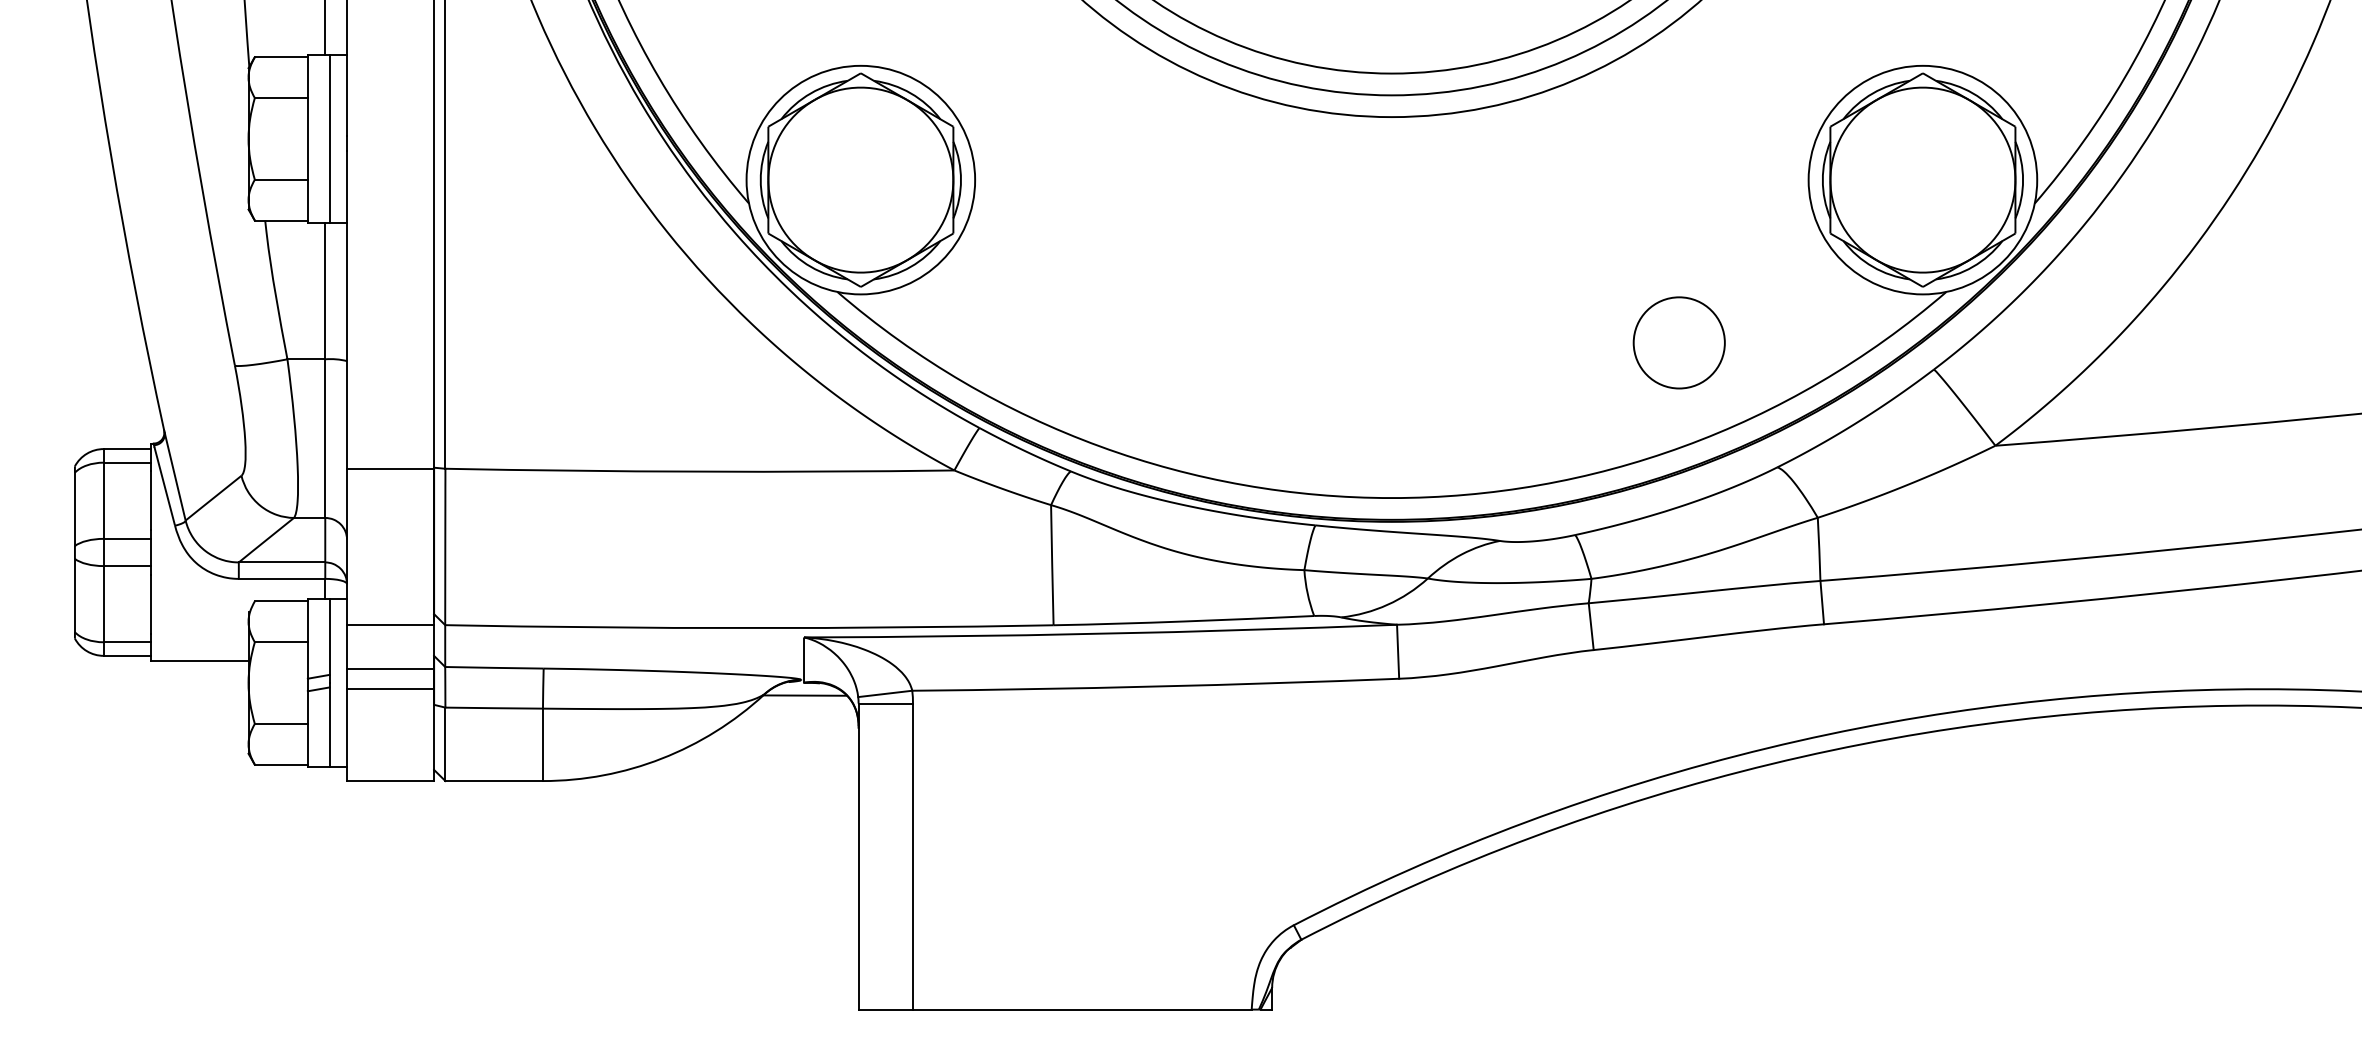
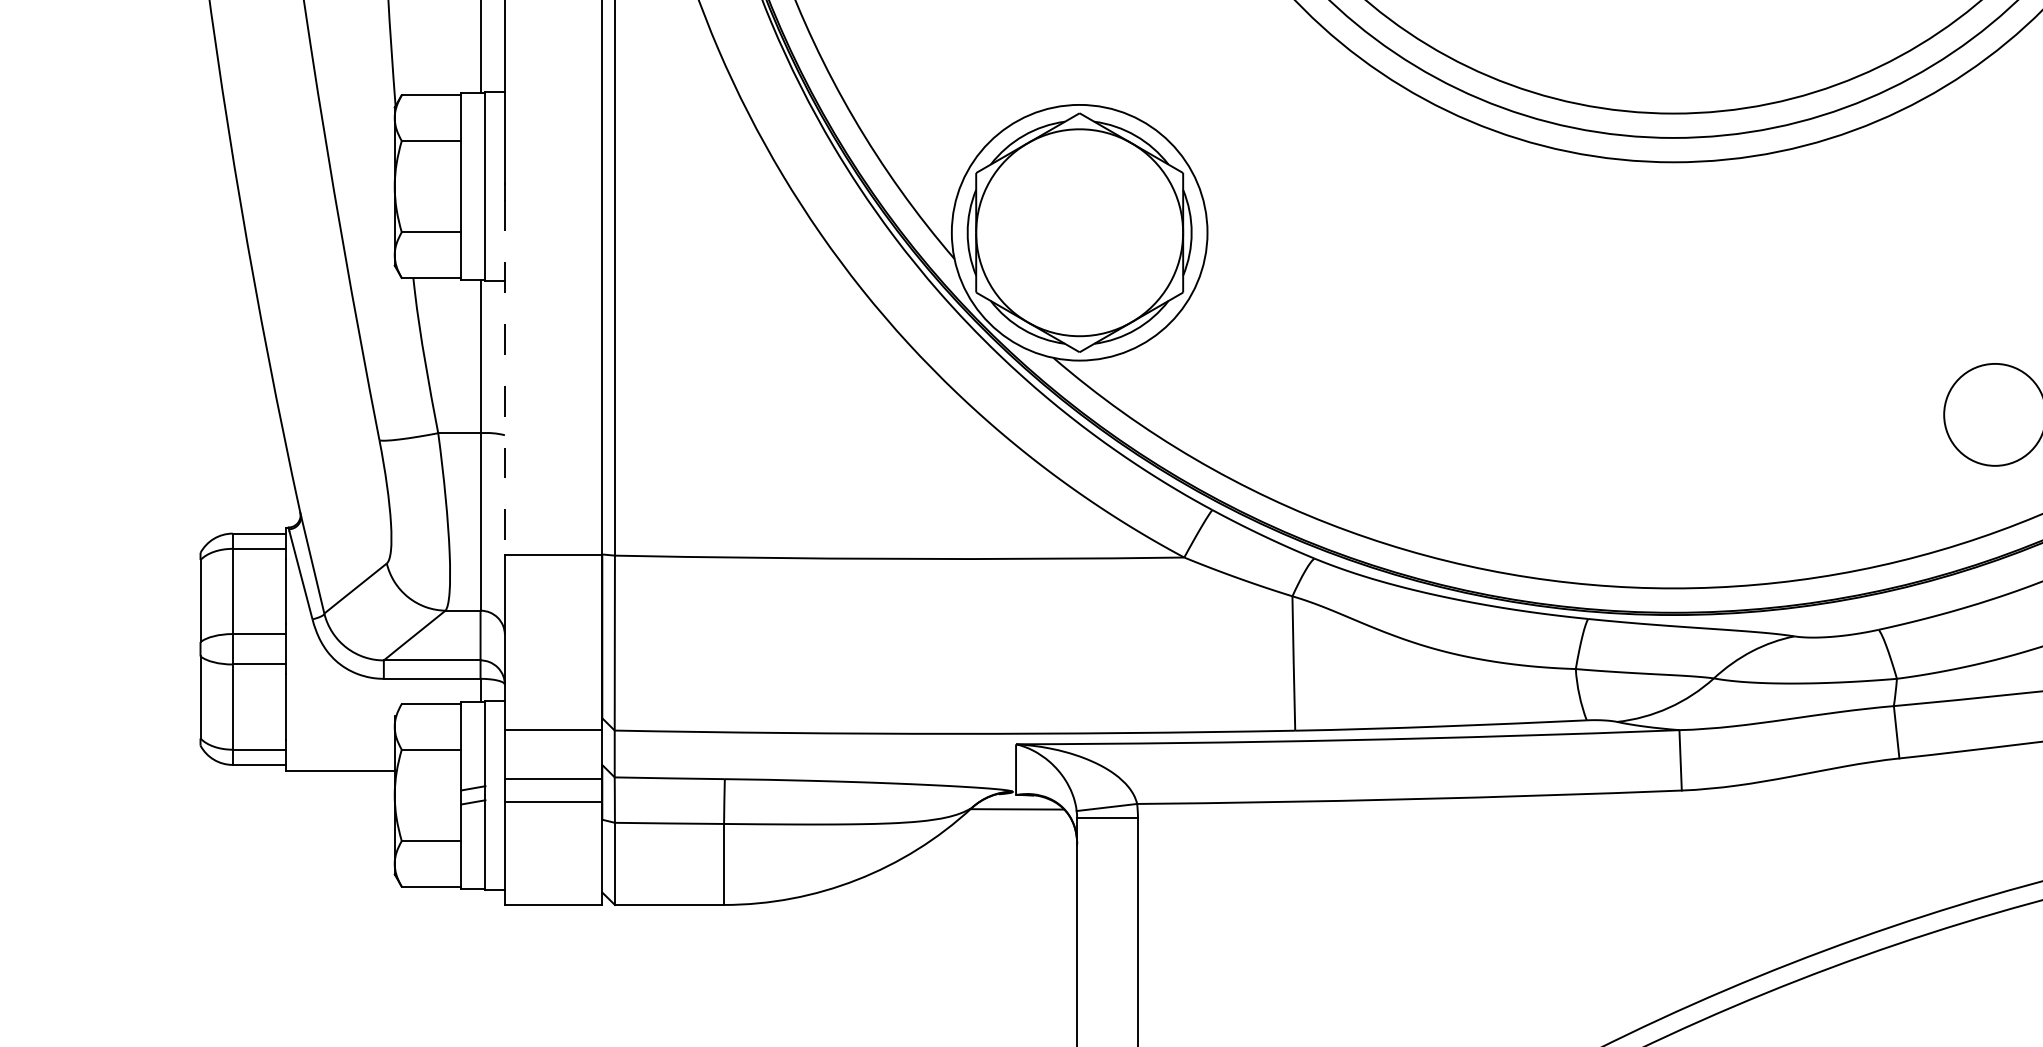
line: (347, 309) -> (505, 377), solid -> dashed

